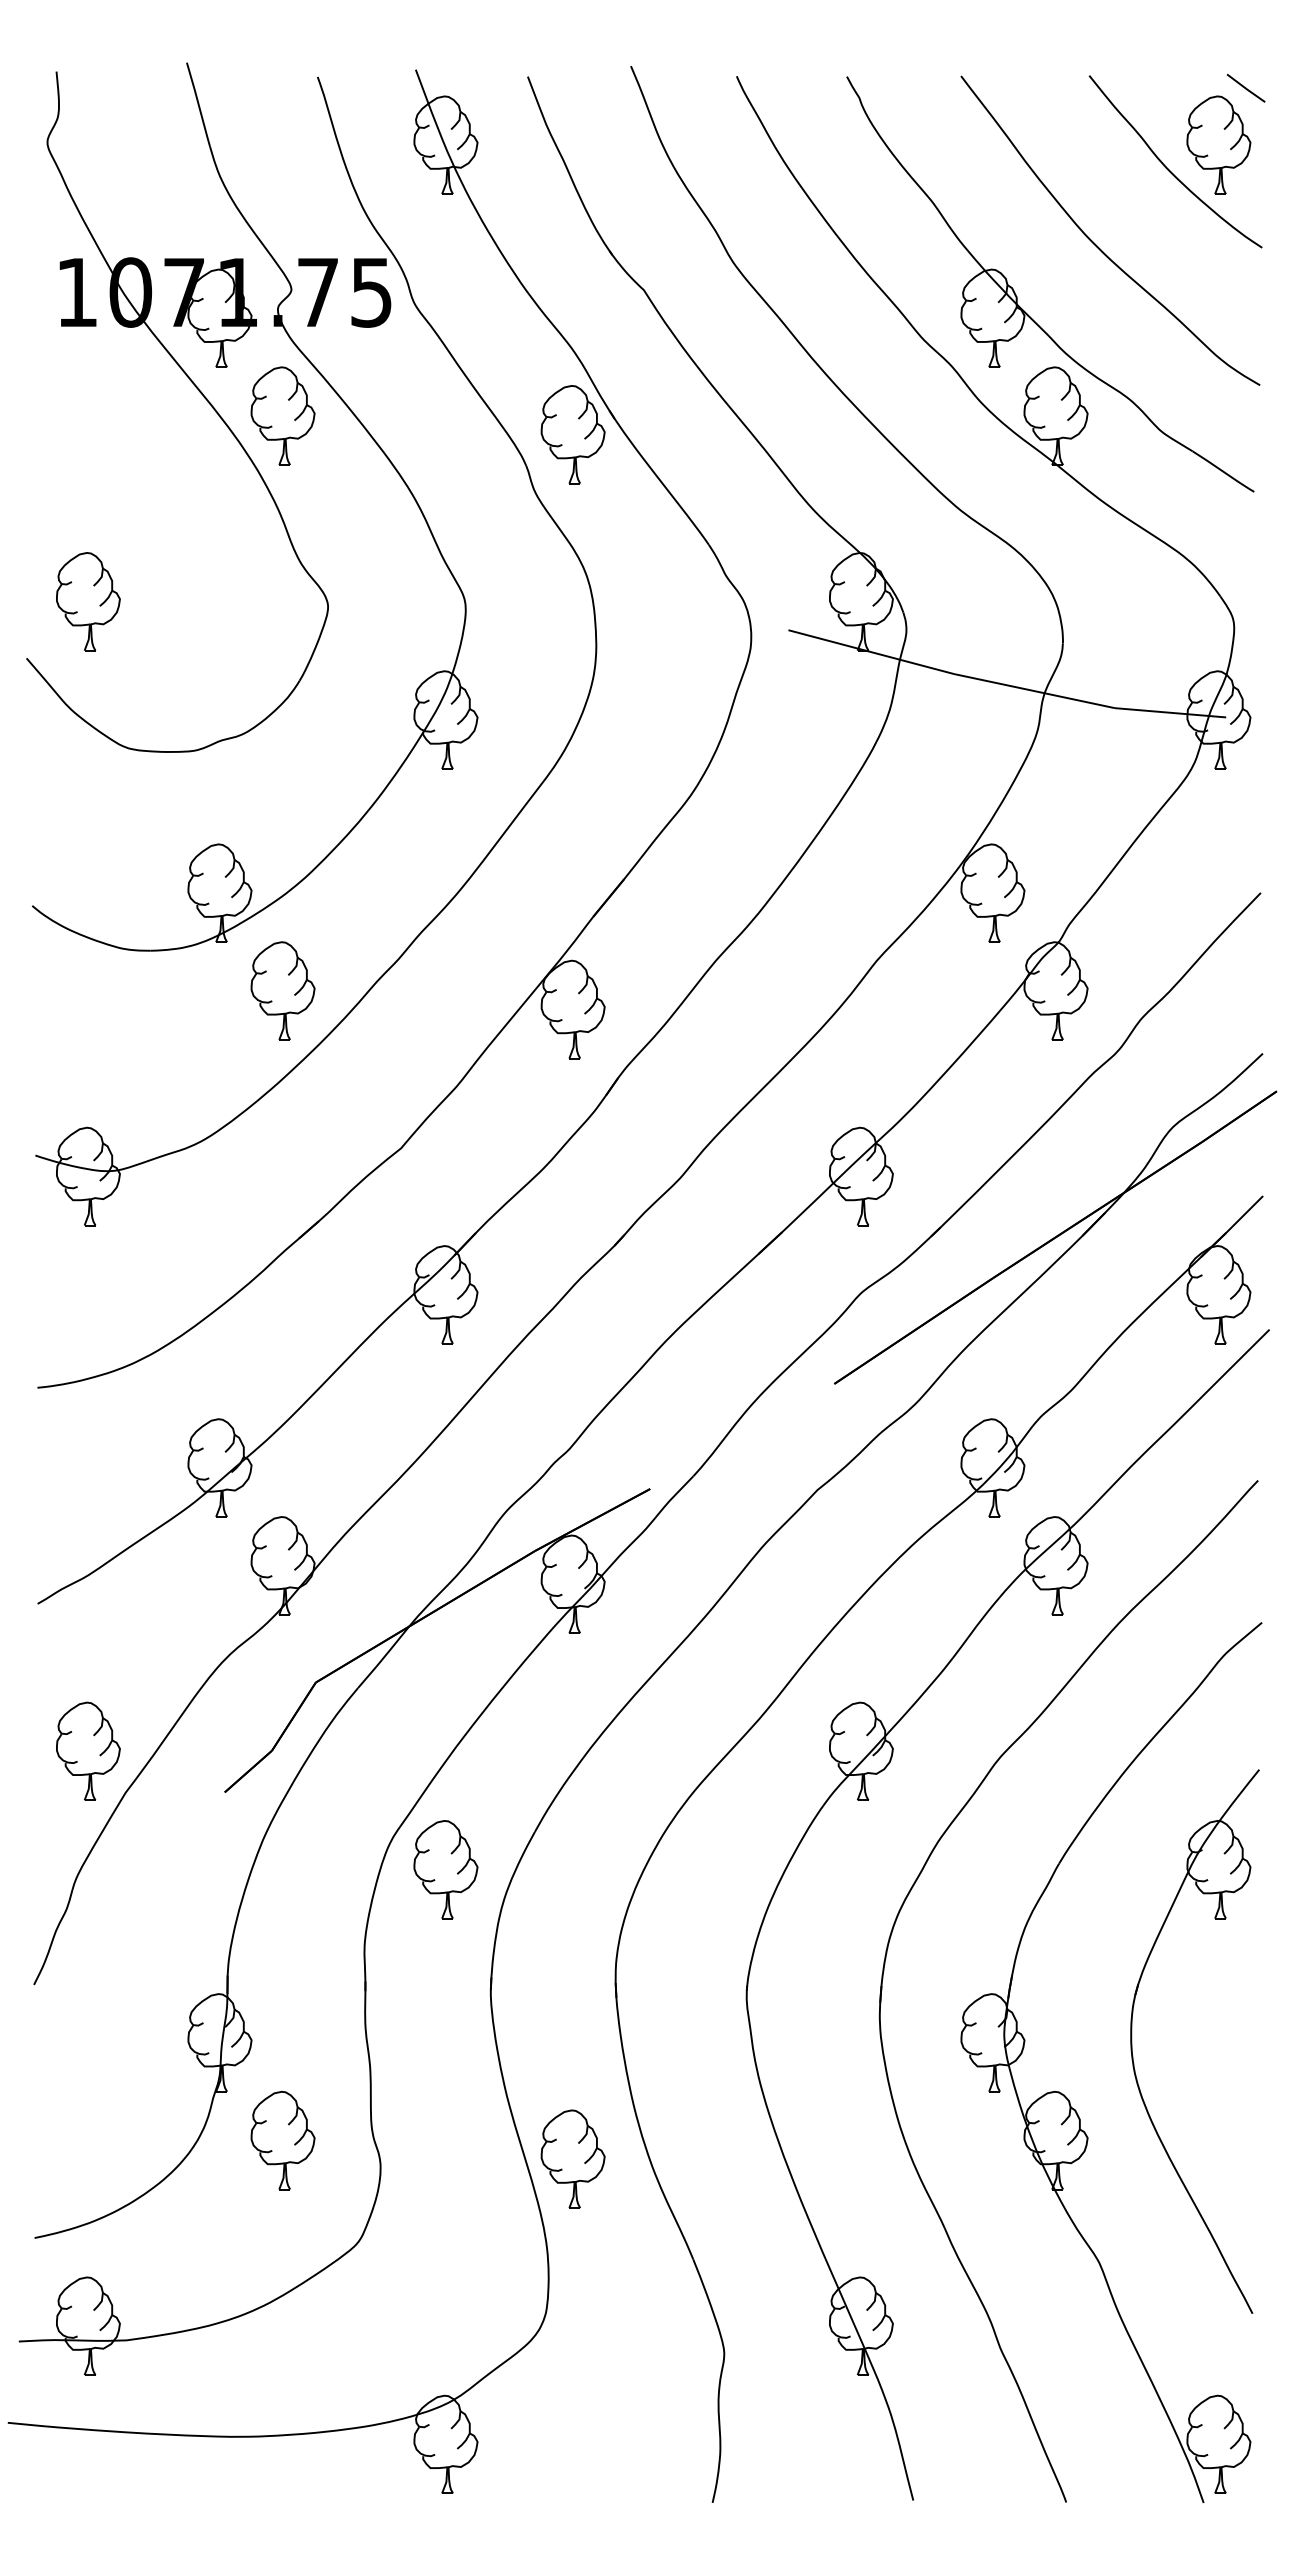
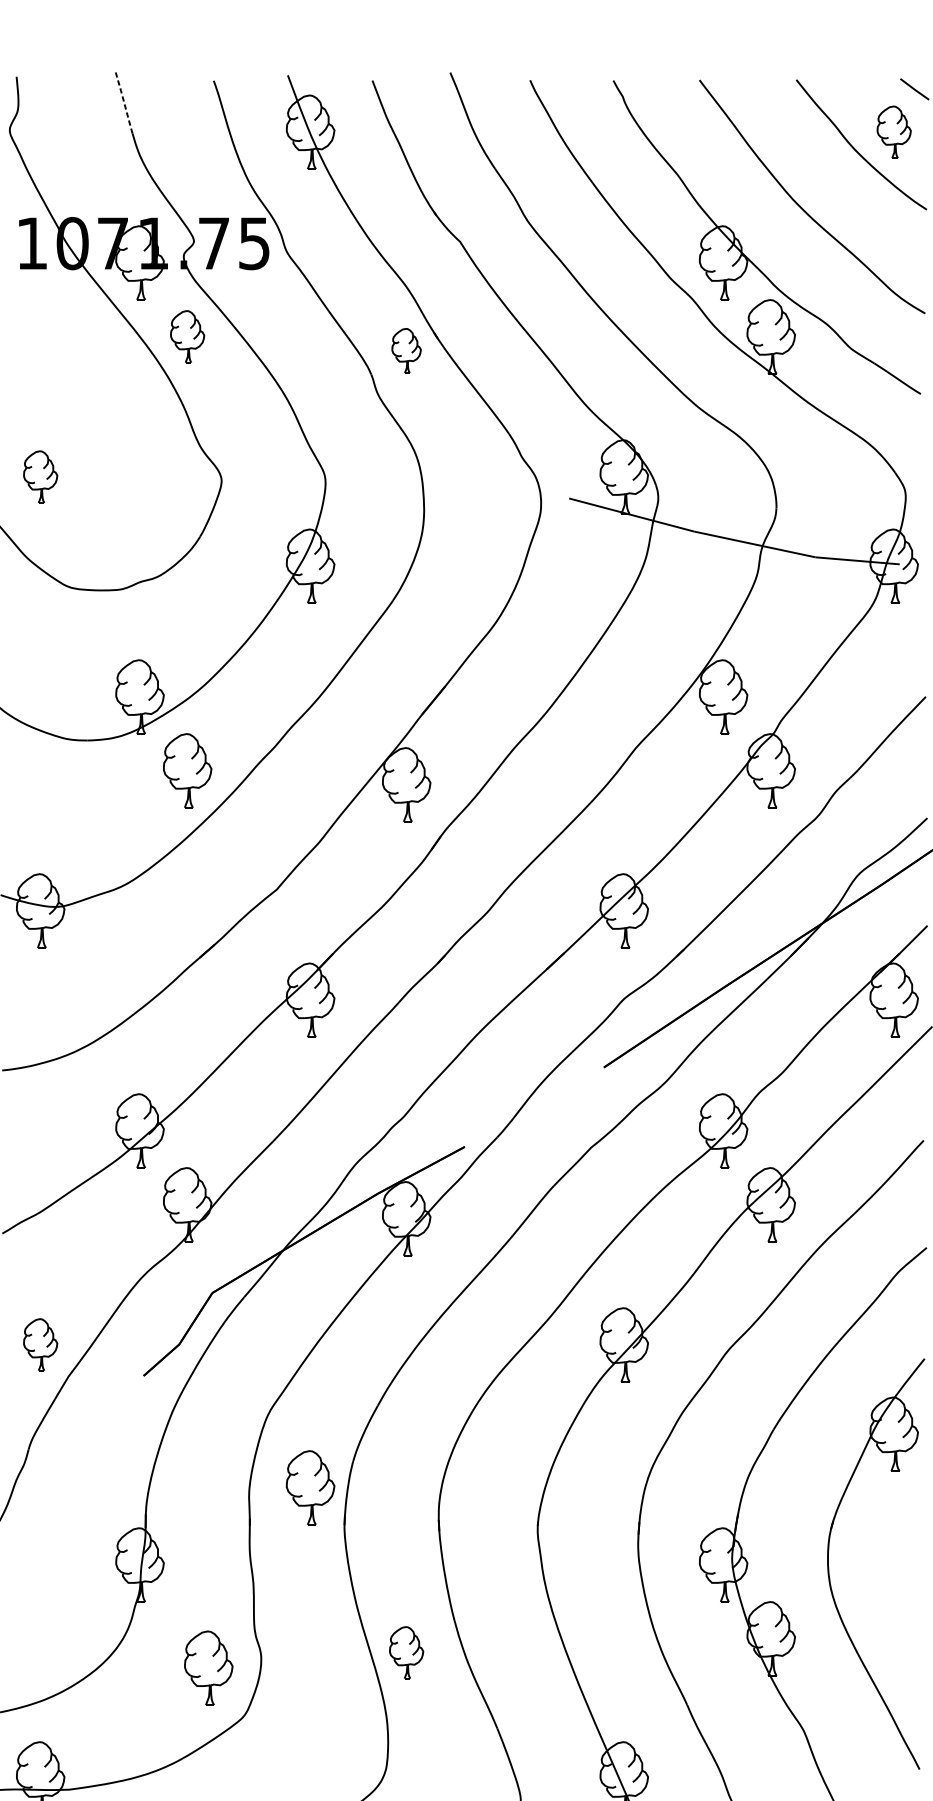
line: (198, 104) -> (123, 101), solid -> dashed
part: (1218, 144) -> (893, 131), size x0.7
part: (282, 415) -> (187, 336), size x0.7
part: (572, 434) -> (406, 350), size x0.6
part: (88, 601) -> (40, 476), size x0.7
part: (88, 1750) -> (40, 1344), size x0.7
part: (445, 1869) -> (310, 1487), moved
part: (282, 2140) -> (208, 1668), moved
part: (572, 2158) -> (406, 1652), size x0.7

